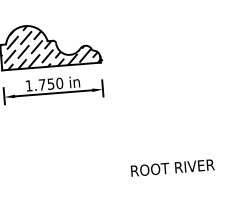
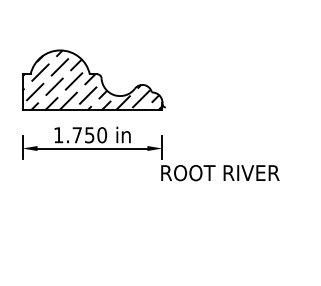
text: (172, 168) -> (220, 173), moved

